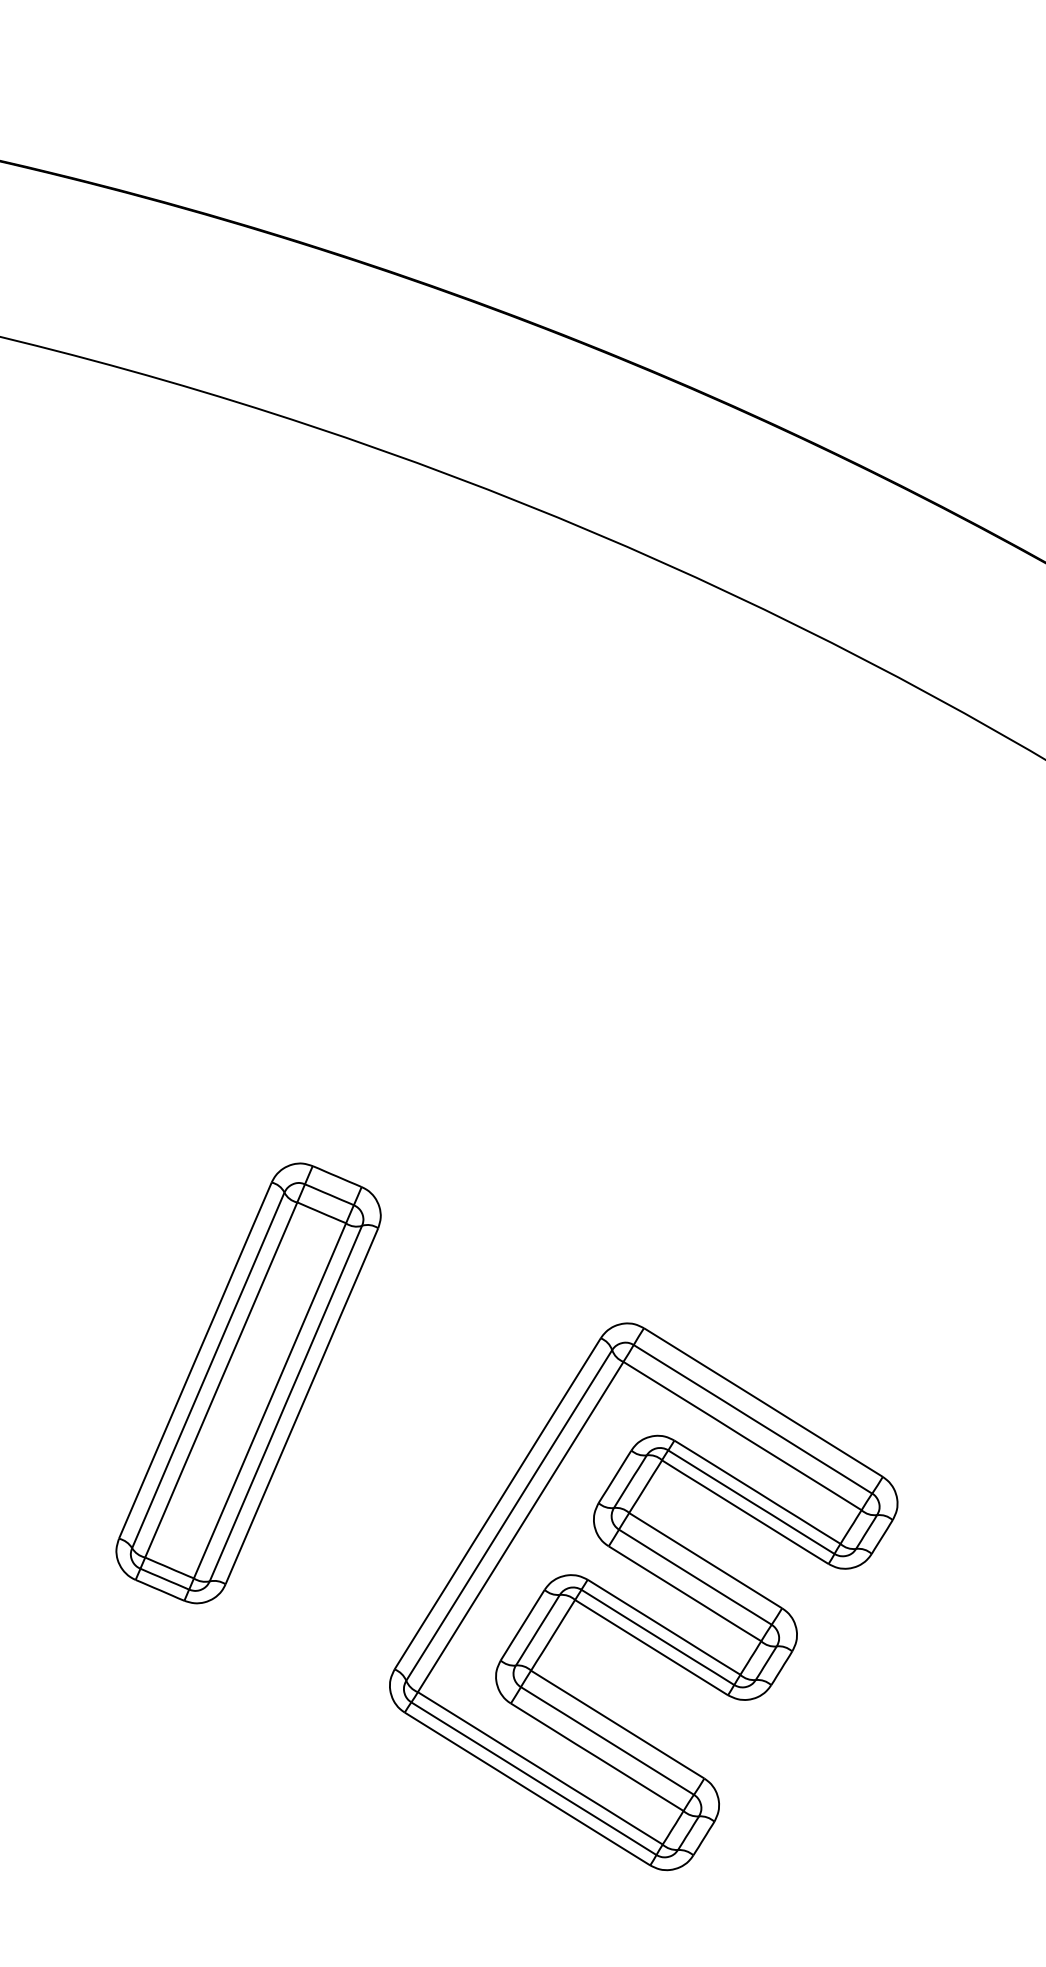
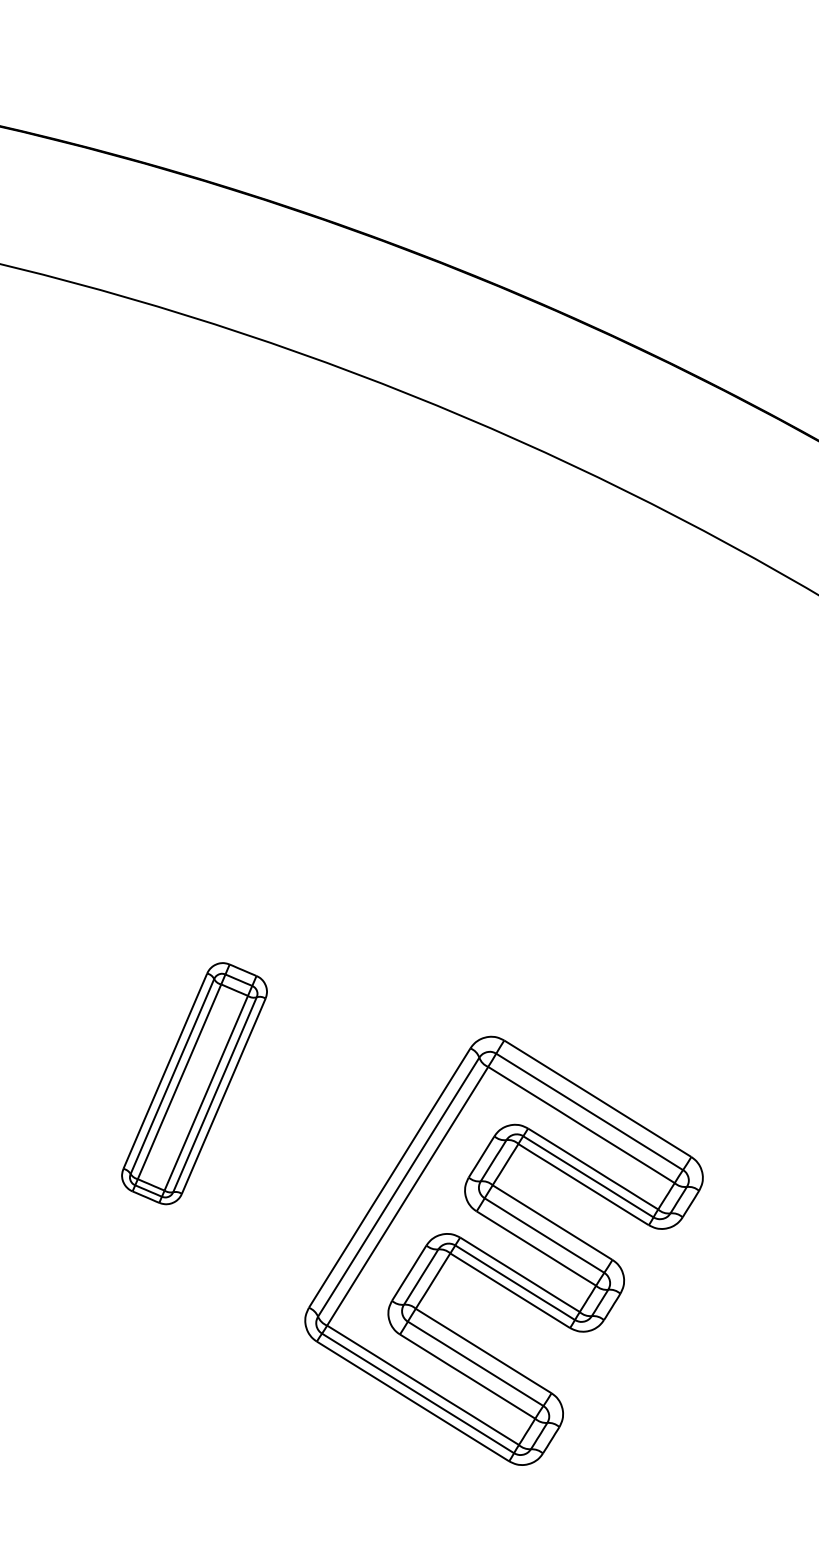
part: (248, 1383) -> (194, 1083), size x0.7

